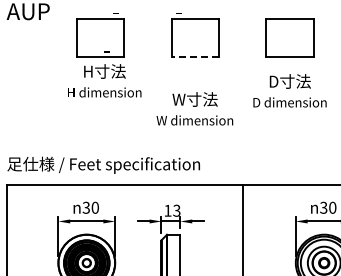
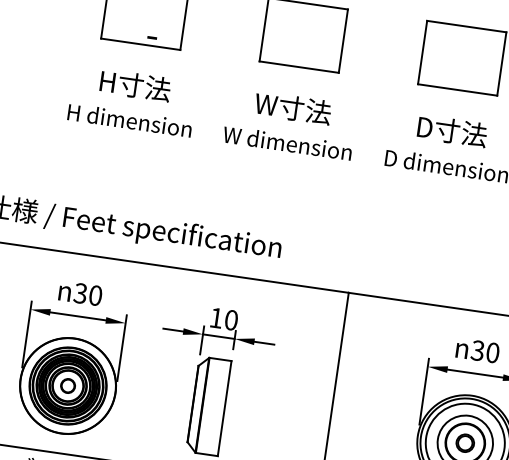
line: (195, 56) -> (299, 66), dashed -> solid
text: (104, 80) -> (132, 100), moved
text: (194, 108) -> (289, 123), moved
text: (176, 210) -> (230, 319), 13 -> 10

